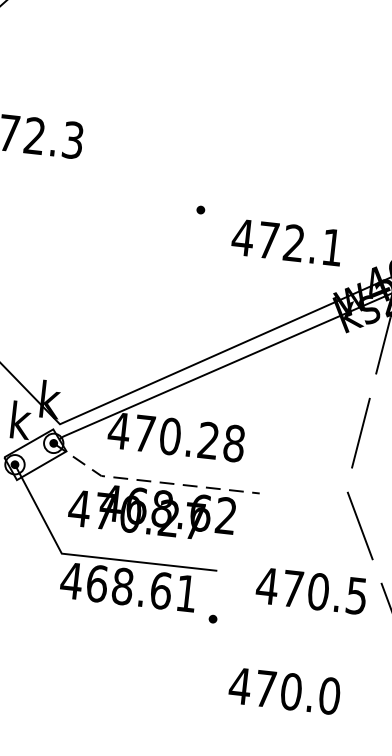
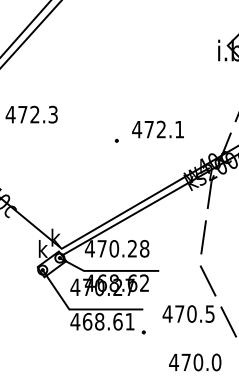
text: (285, 242) -> (157, 129), moved
line: (151, 480) -> (107, 270), dashed -> solid
text: (285, 691) -> (195, 362), moved

